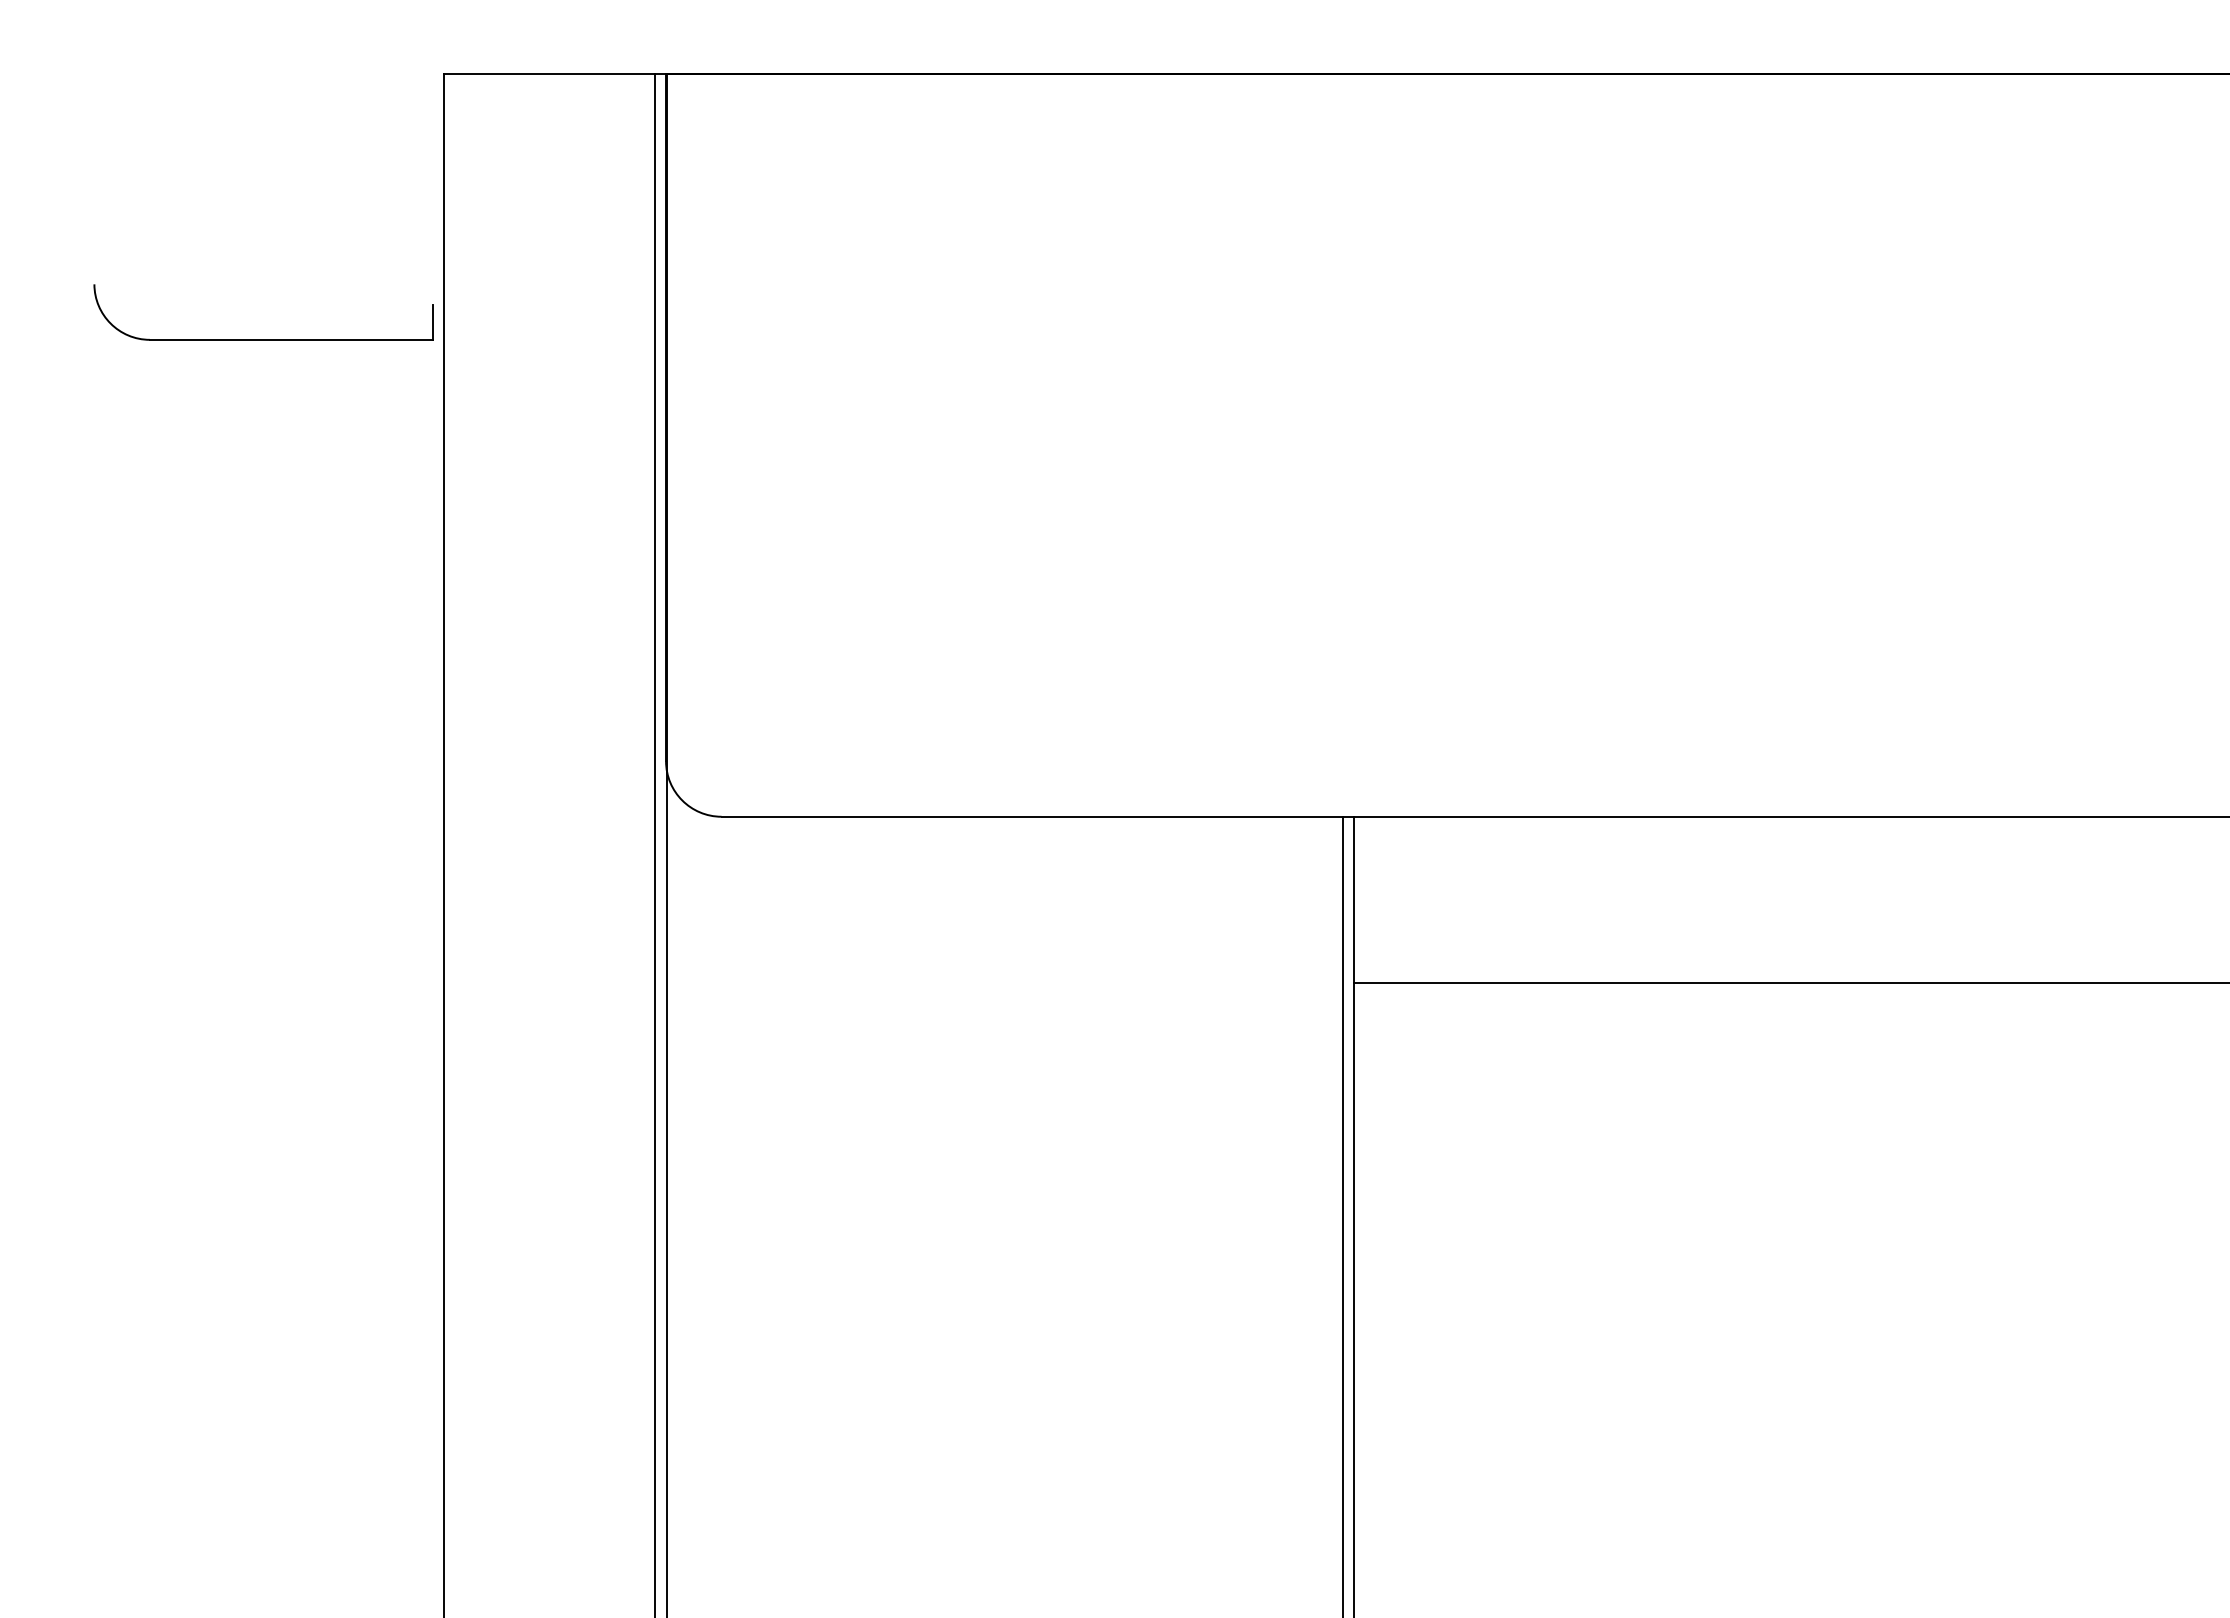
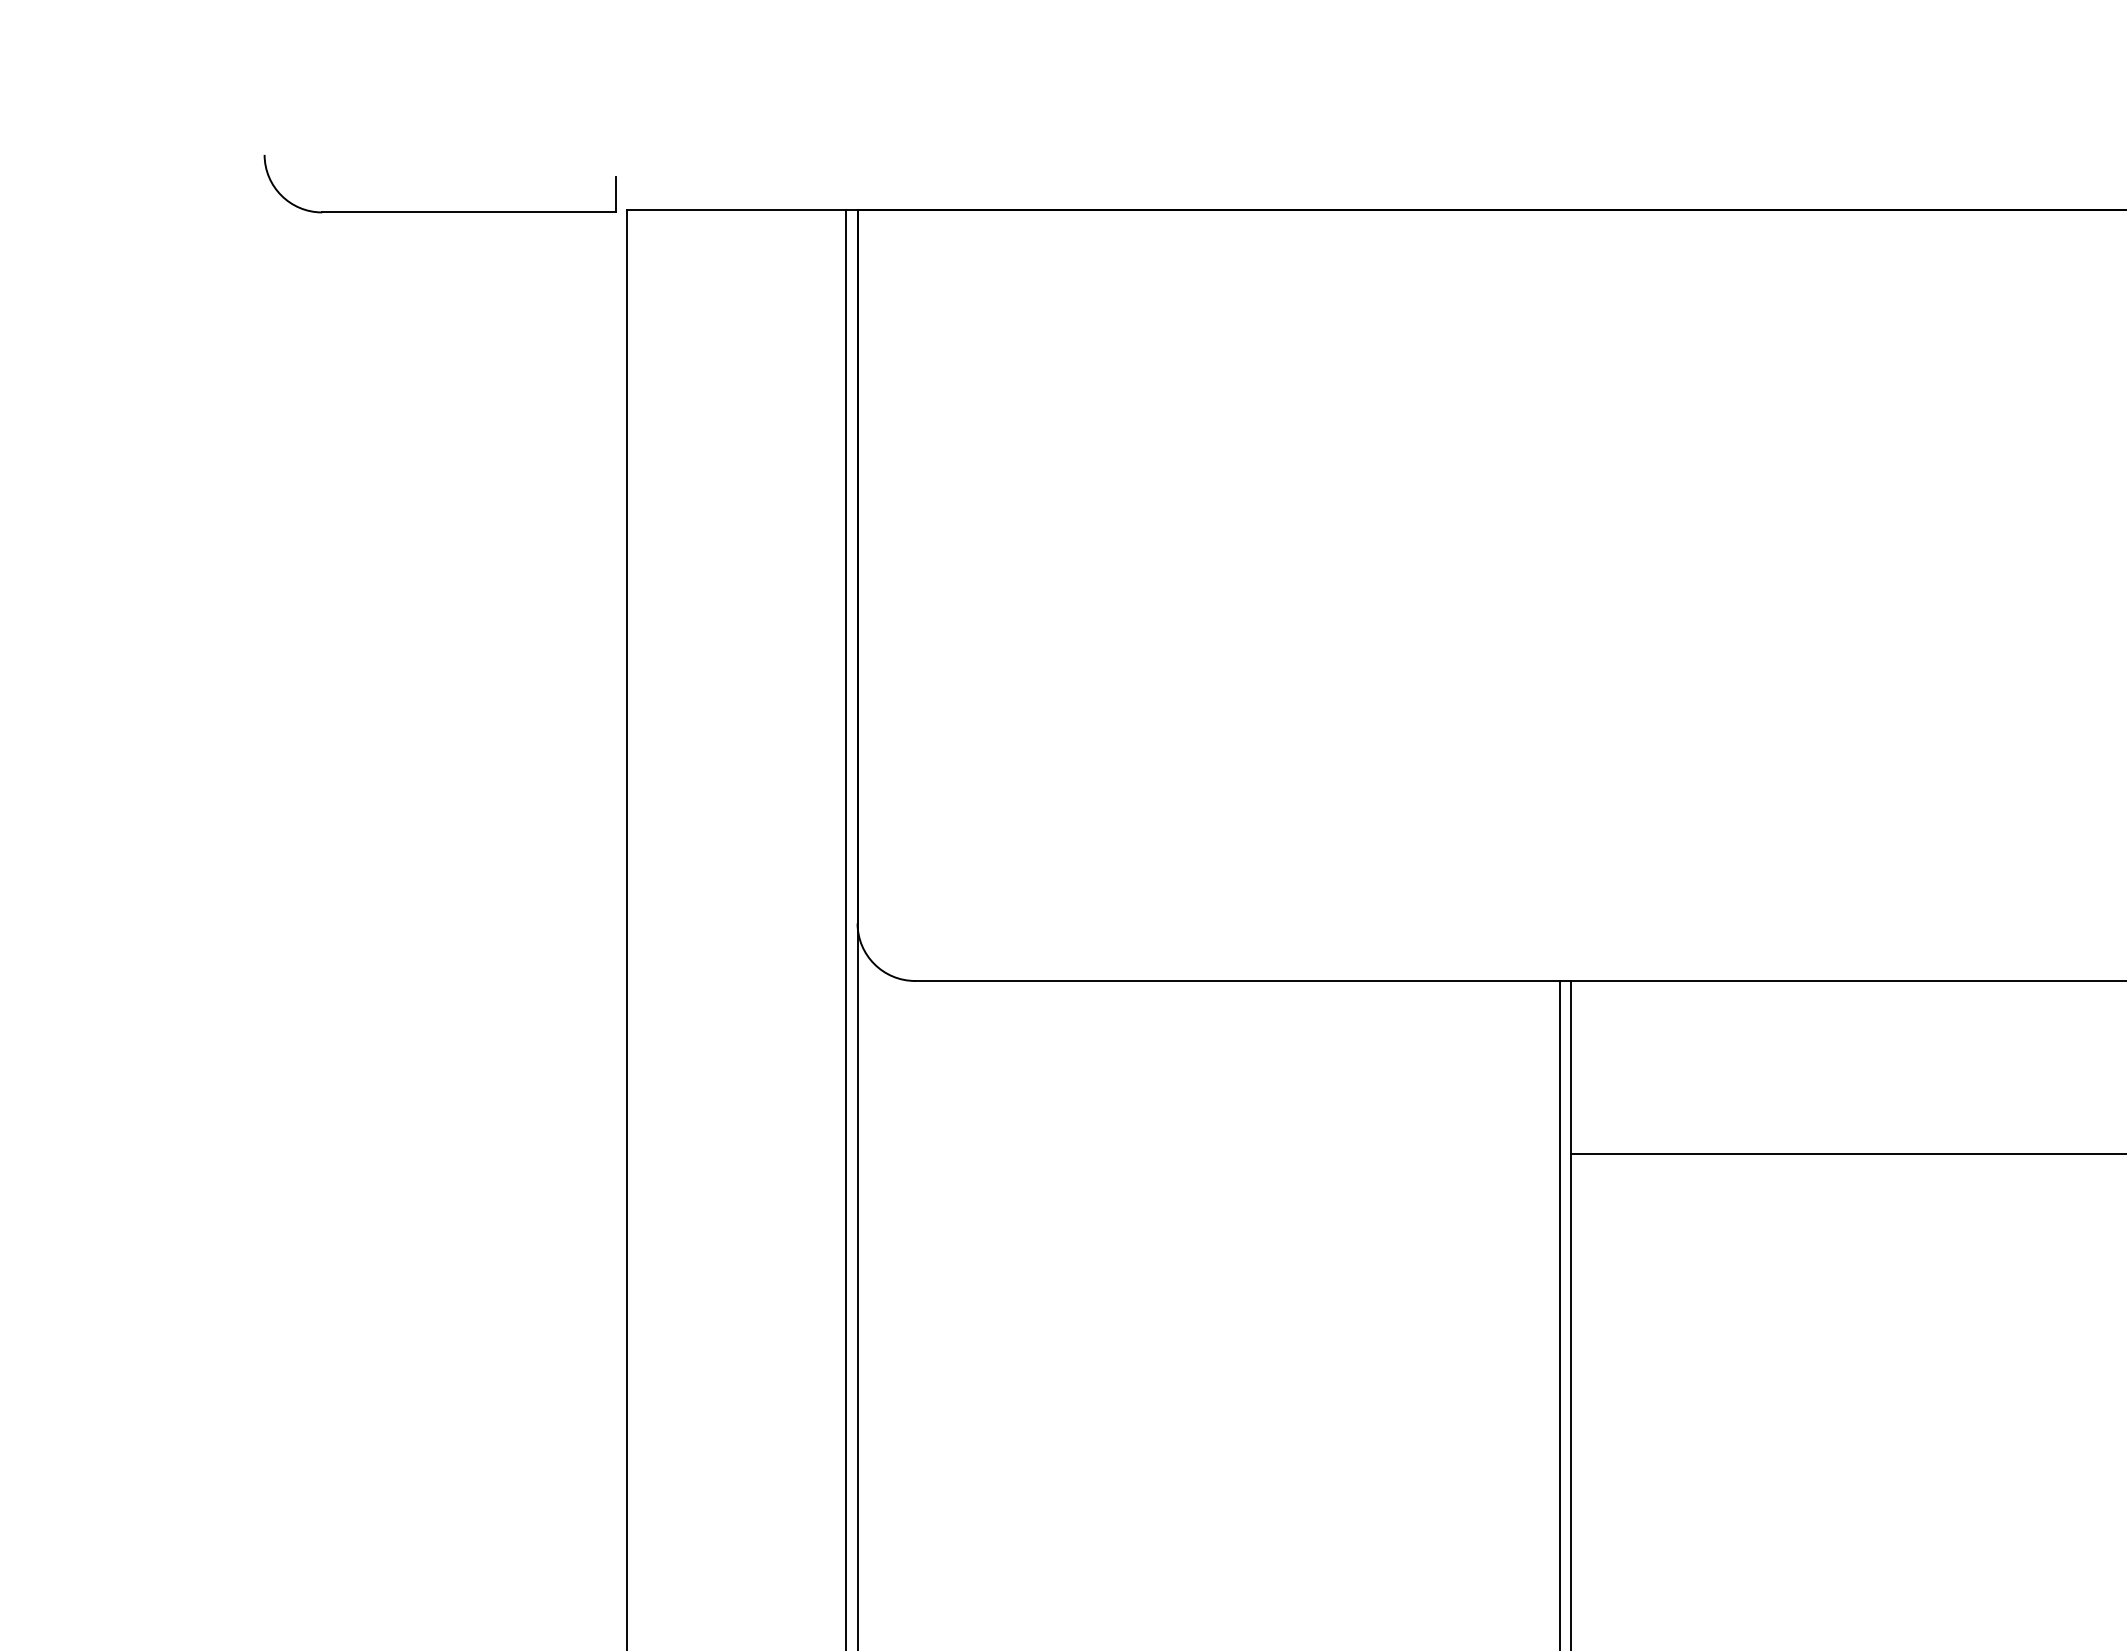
part: (263, 339) -> (439, 212), moved

